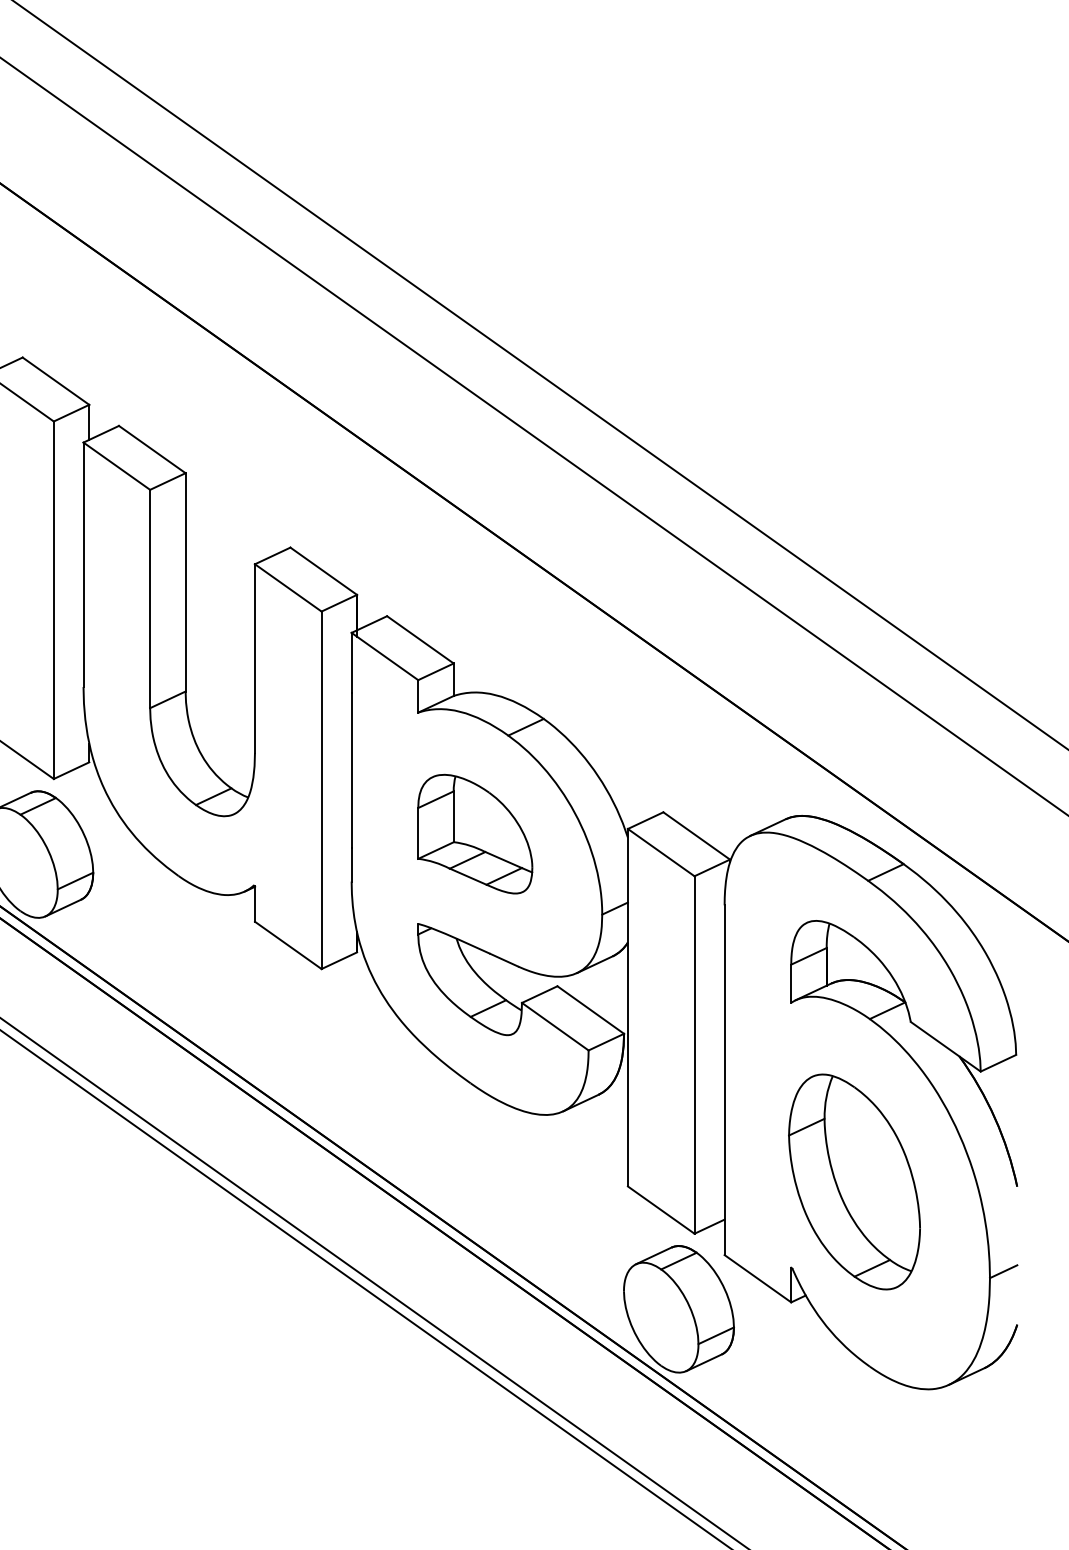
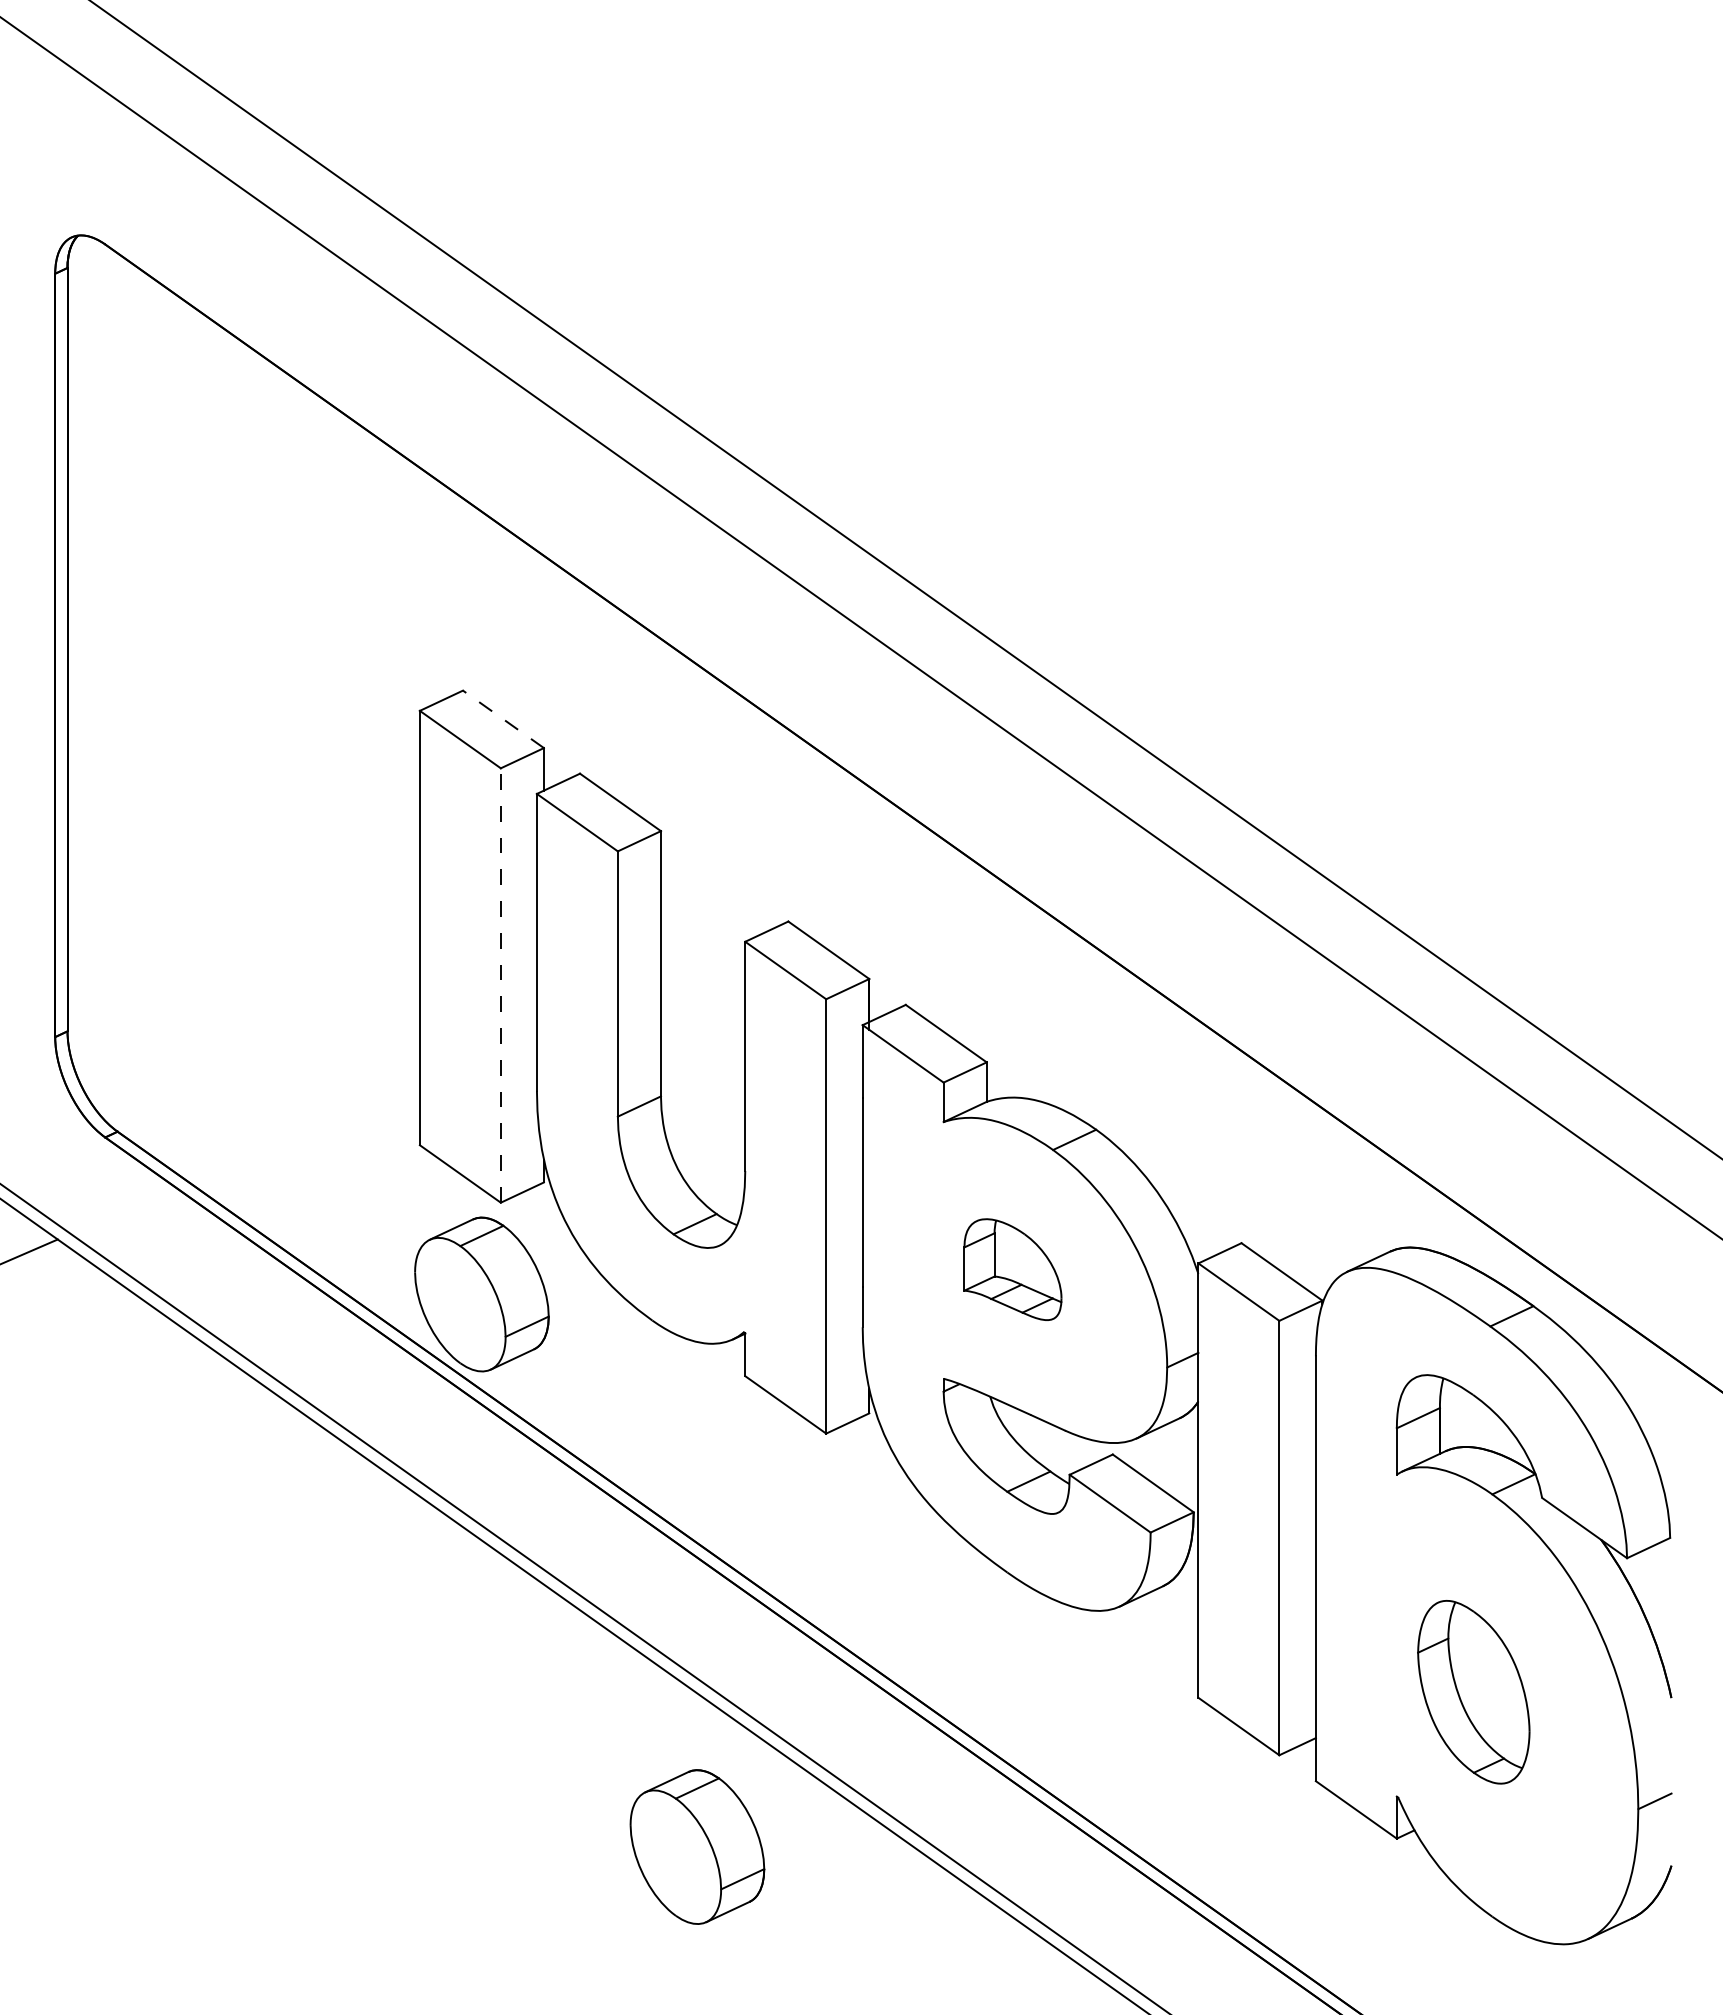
line: (56, 381) -> (503, 719), solid -> dashed
line: (53, 600) -> (500, 985), solid -> dashed
part: (474, 833) -> (1012, 1269), size x0.7
part: (854, 1181) -> (1473, 1691), size x0.7
part: (679, 1308) -> (697, 1846), moved

